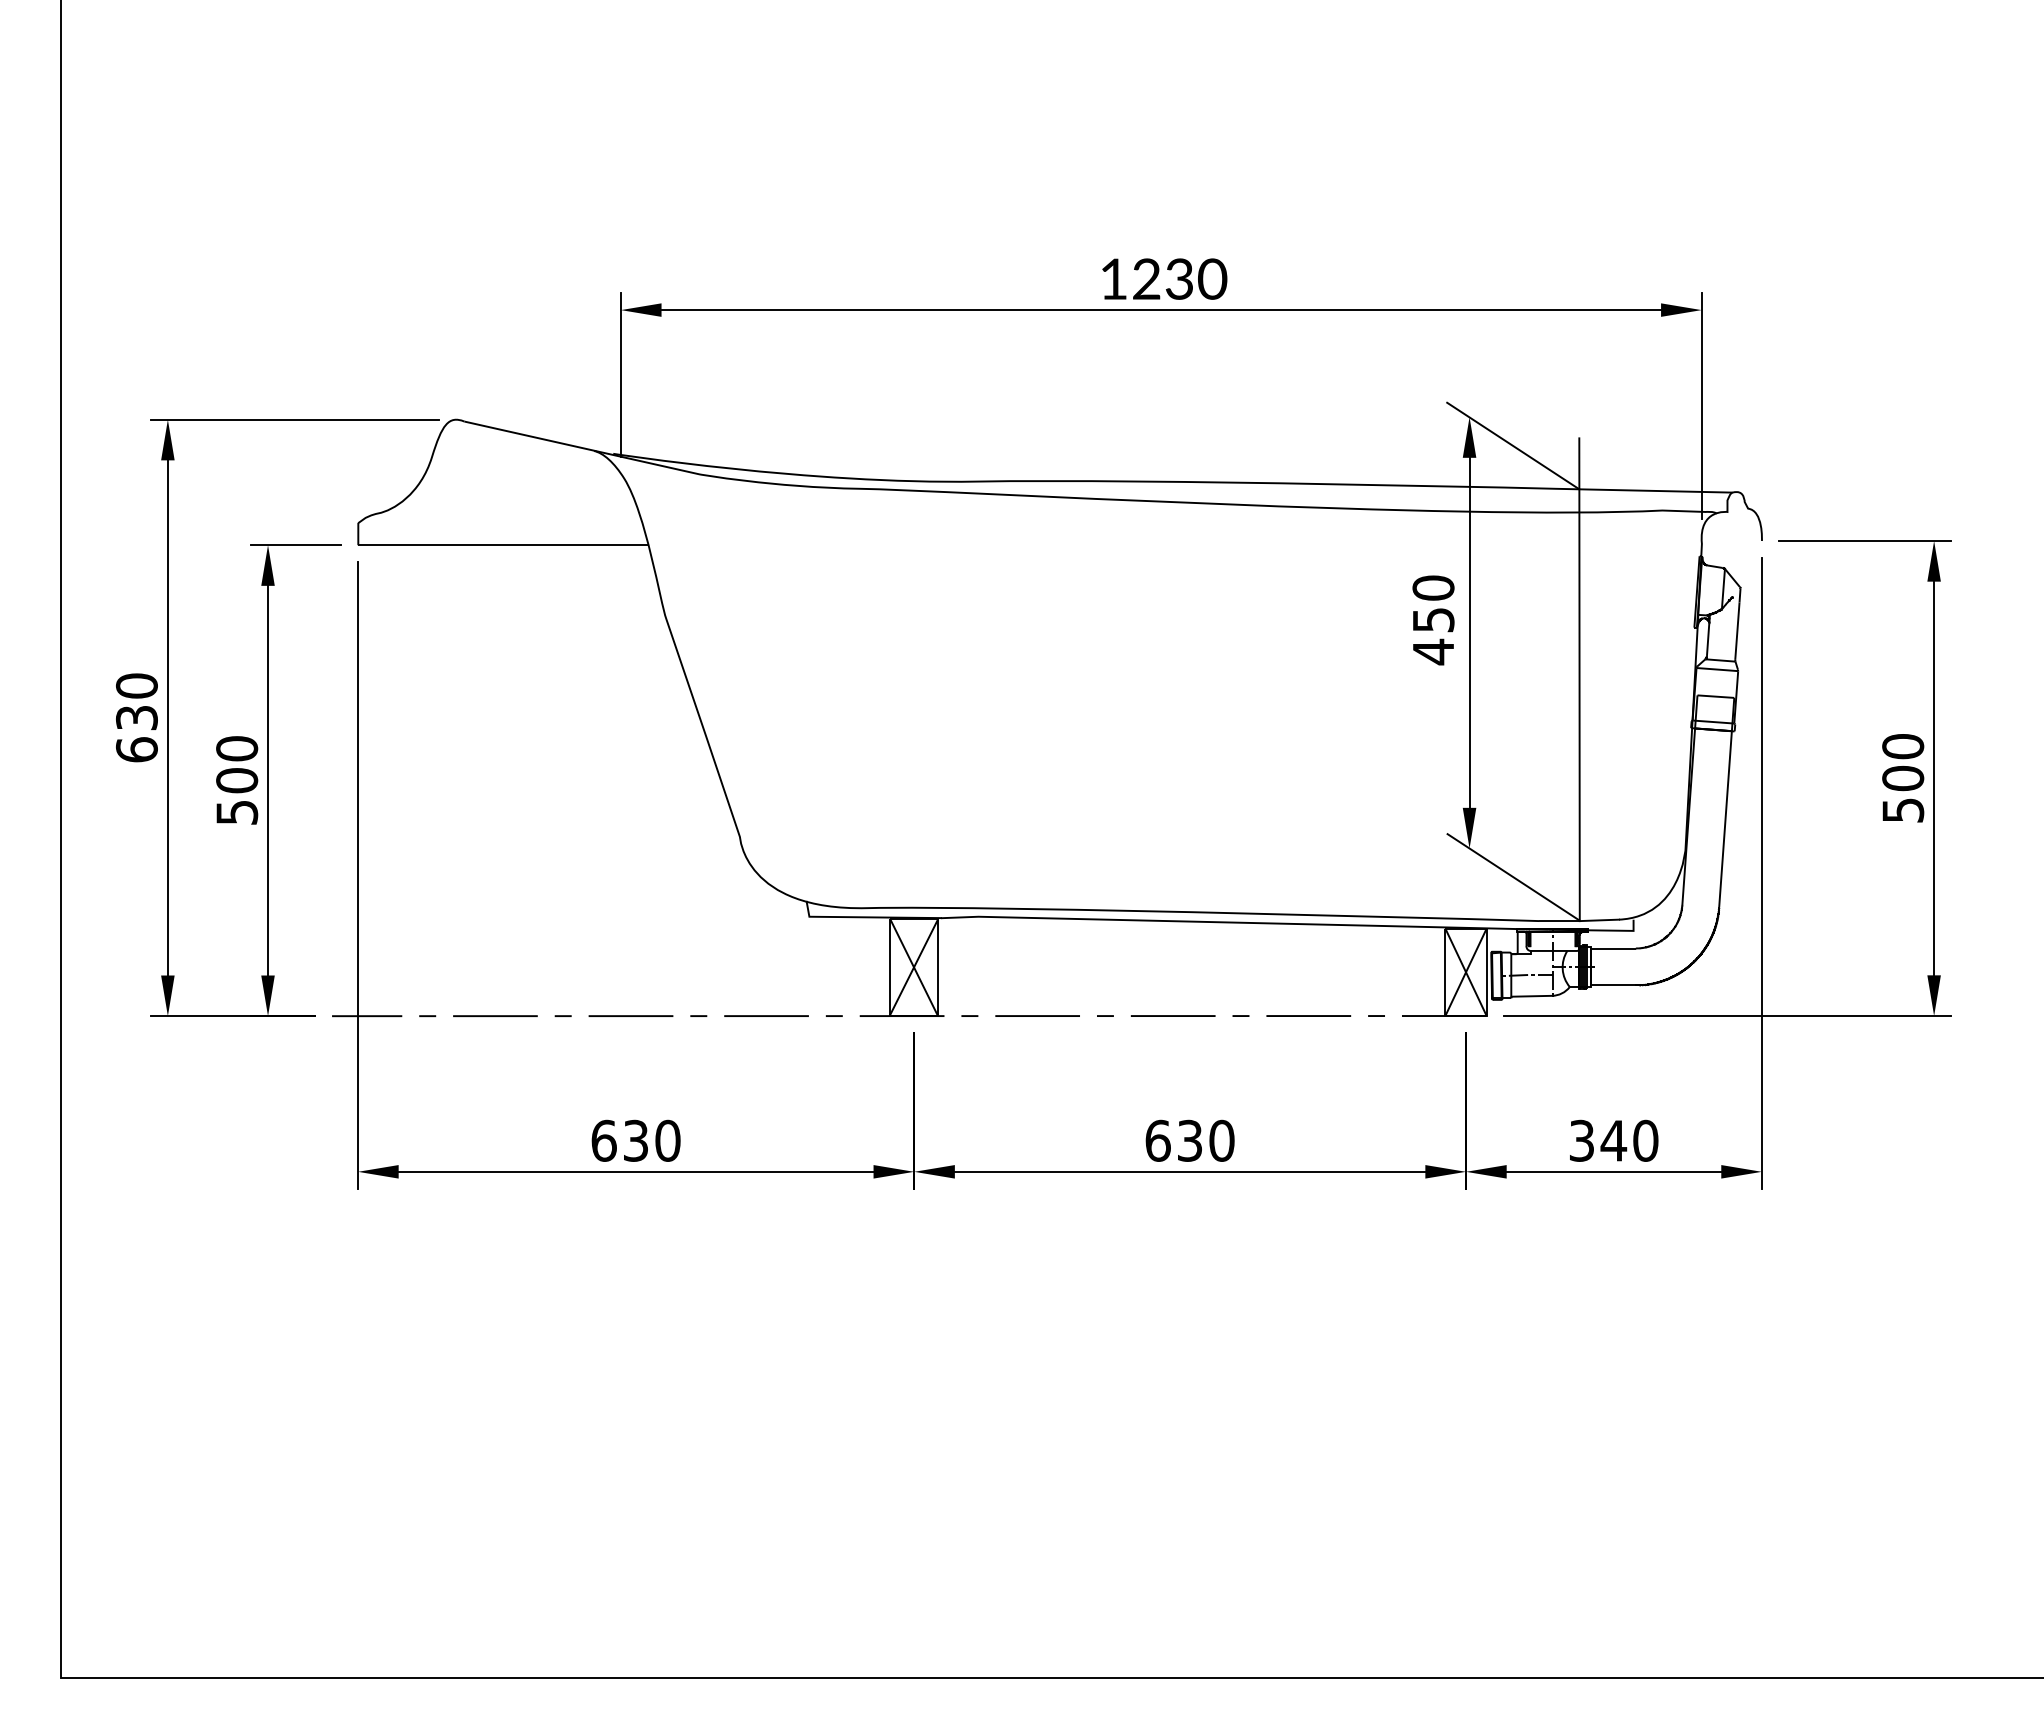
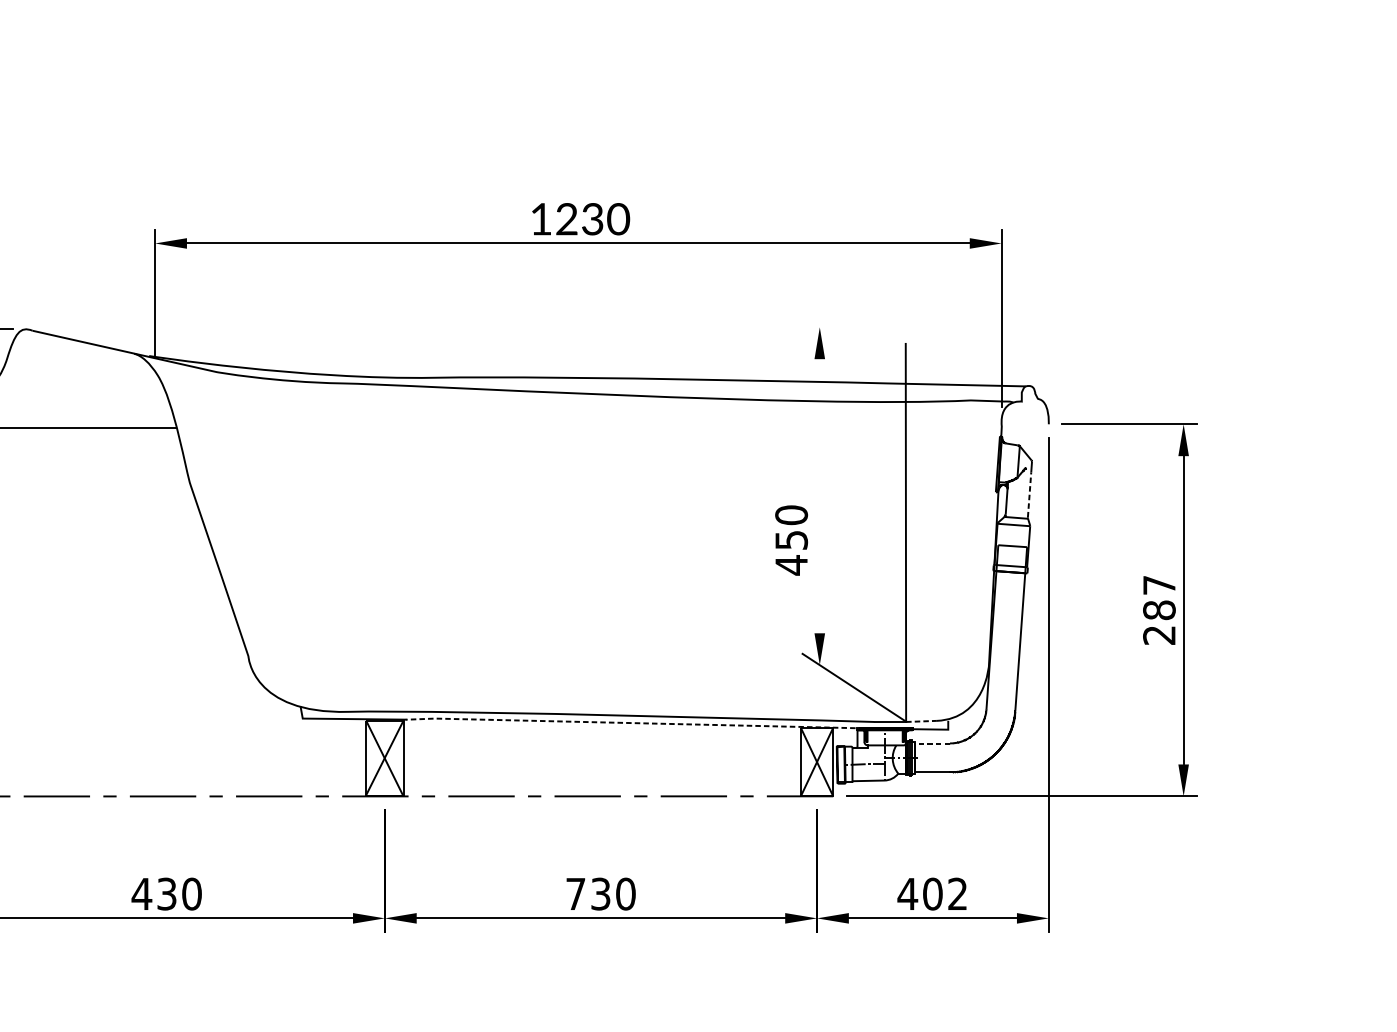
line: (1513, 445) -> (854, 349), removed
text: (1433, 620) -> (791, 540), moved
line: (1737, 631) -> (1029, 495), solid -> dashed
line: (1469, 632) -> (819, 495), removed
text: (1903, 778) -> (1159, 610), 500 -> 287
line: (1599, 920) -> (921, 721), solid -> dashed
line: (1243, 922) -> (642, 723), solid -> dashed
line: (1613, 948) -> (932, 743), solid -> dashed
text: (603, 1140) -> (141, 893), 630 -> 430
text: (1157, 1140) -> (575, 893), 630 -> 730
text: (1613, 1140) -> (932, 893), 340 -> 402

